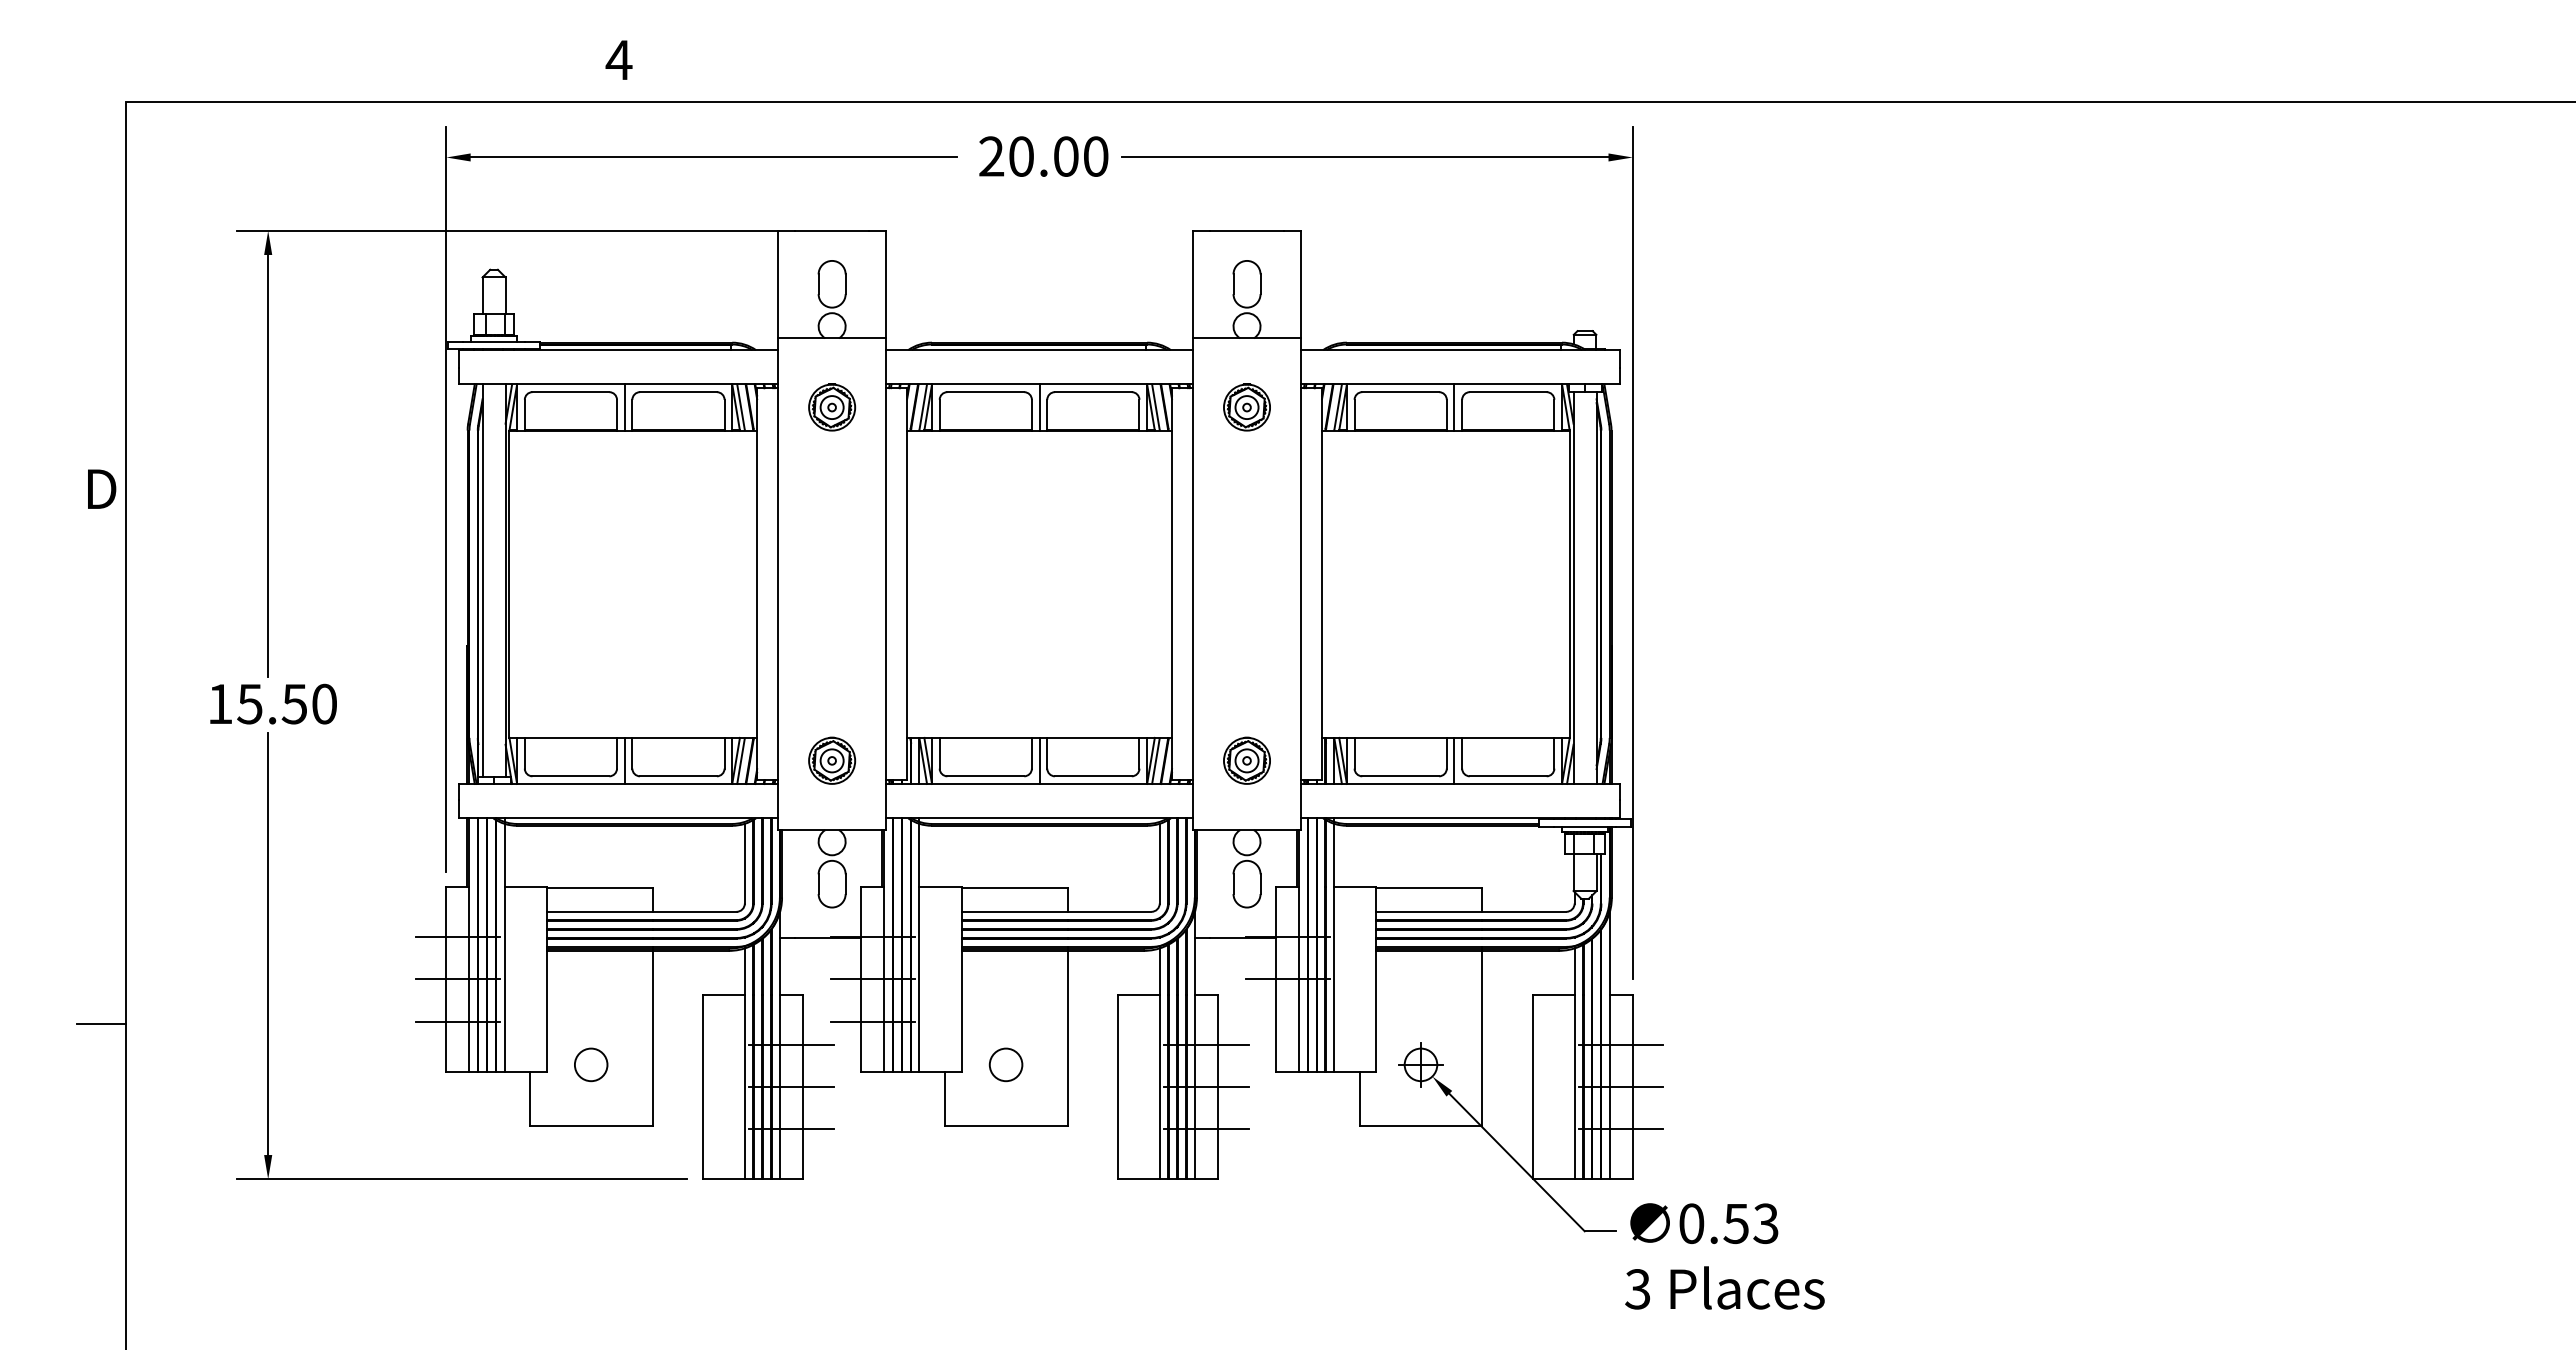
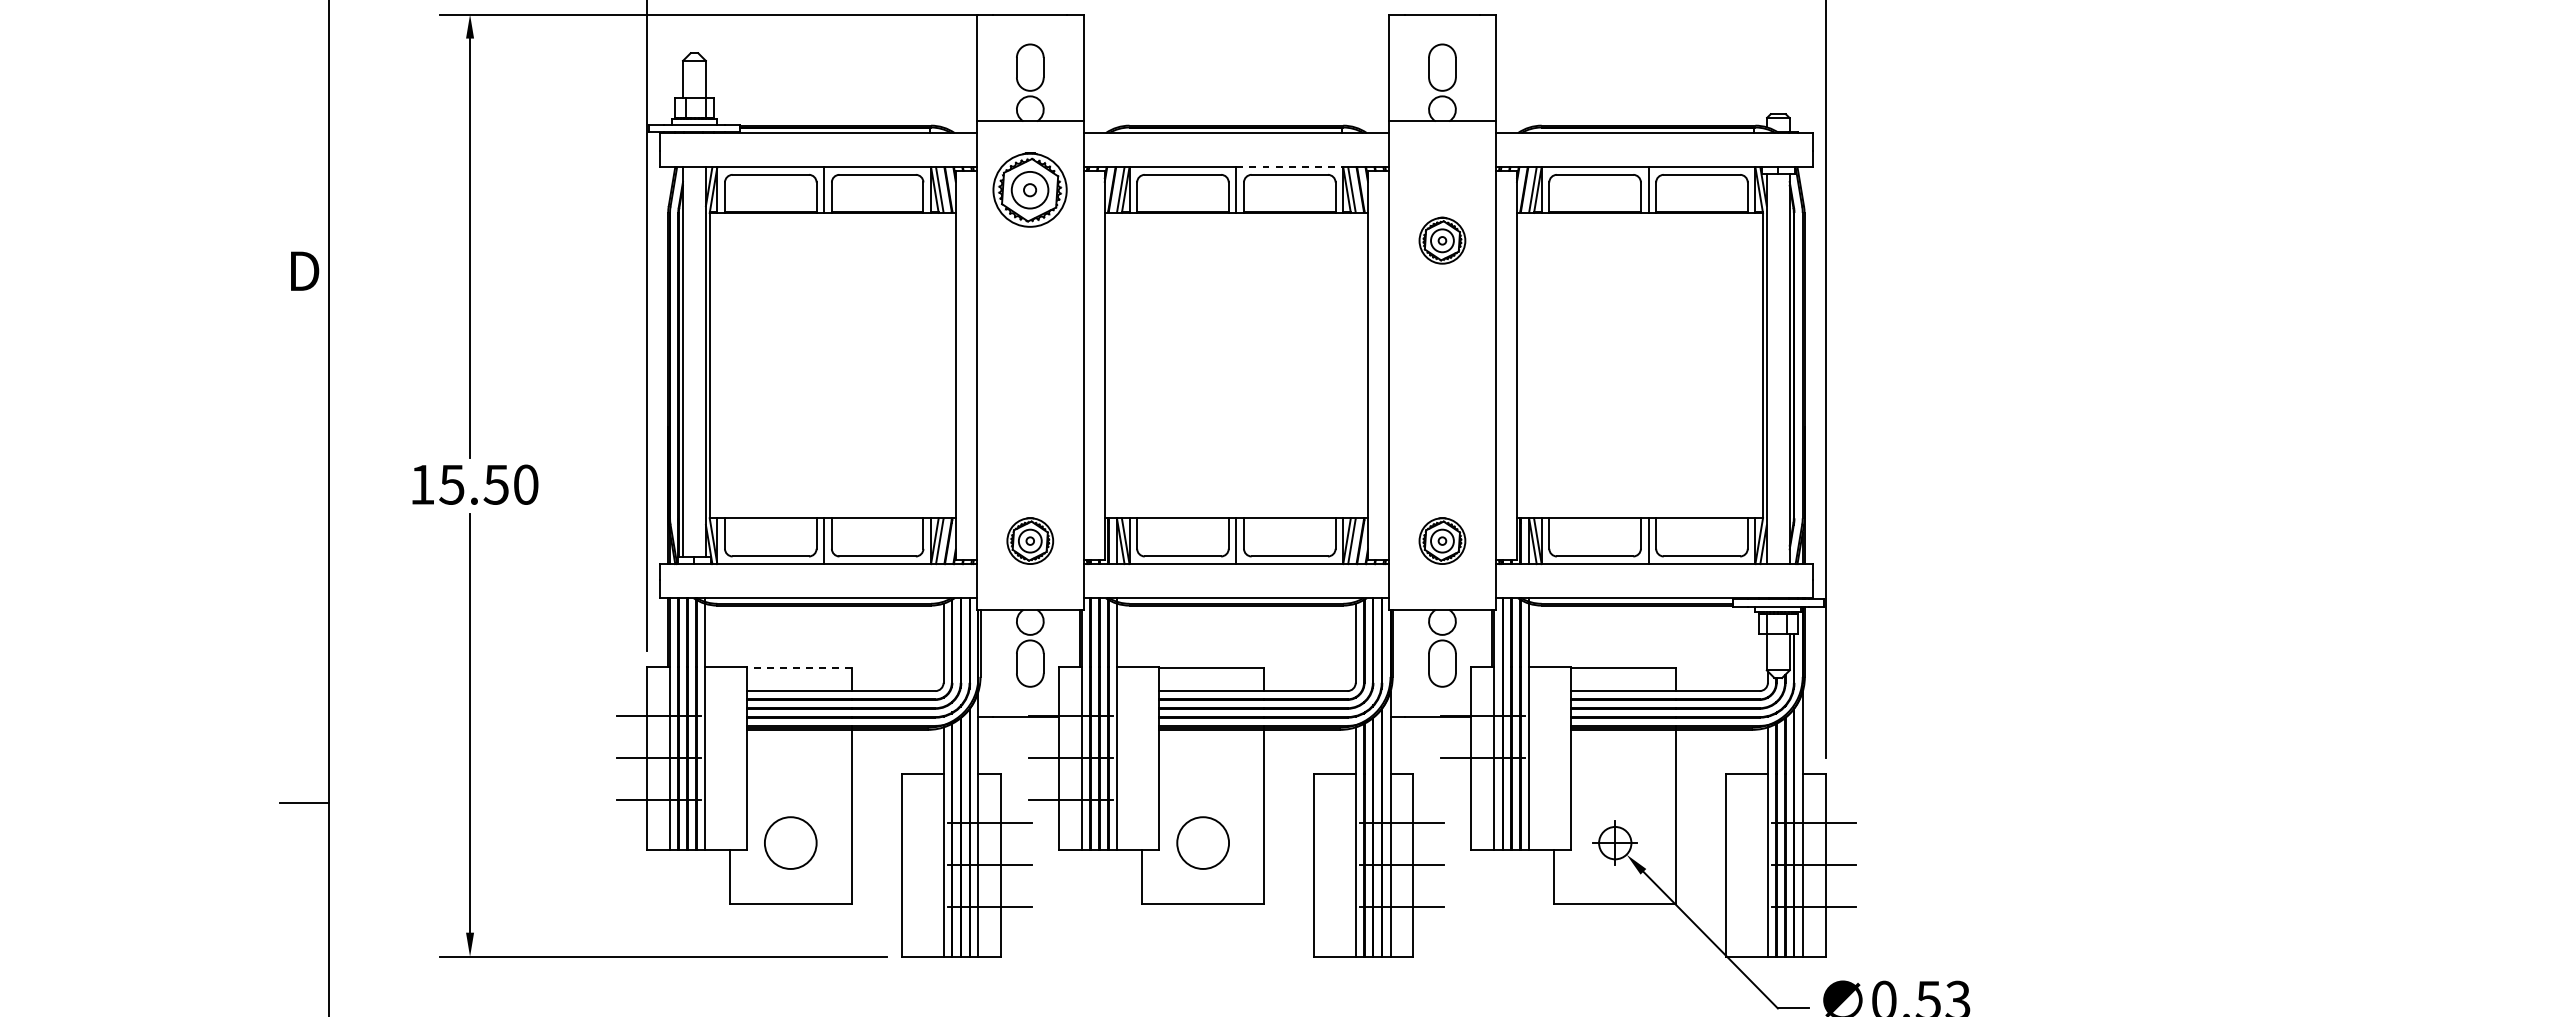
line: (1093, 384) -> (1289, 167), solid -> dashed
part: (832, 407) -> (1030, 190), size x1.6
part: (1246, 407) -> (1441, 240), moved
line: (599, 888) -> (799, 667), solid -> dashed
circle: (591, 1064) -> (791, 842), size x1.6
circle: (1005, 1064) -> (1202, 842), size x1.6

